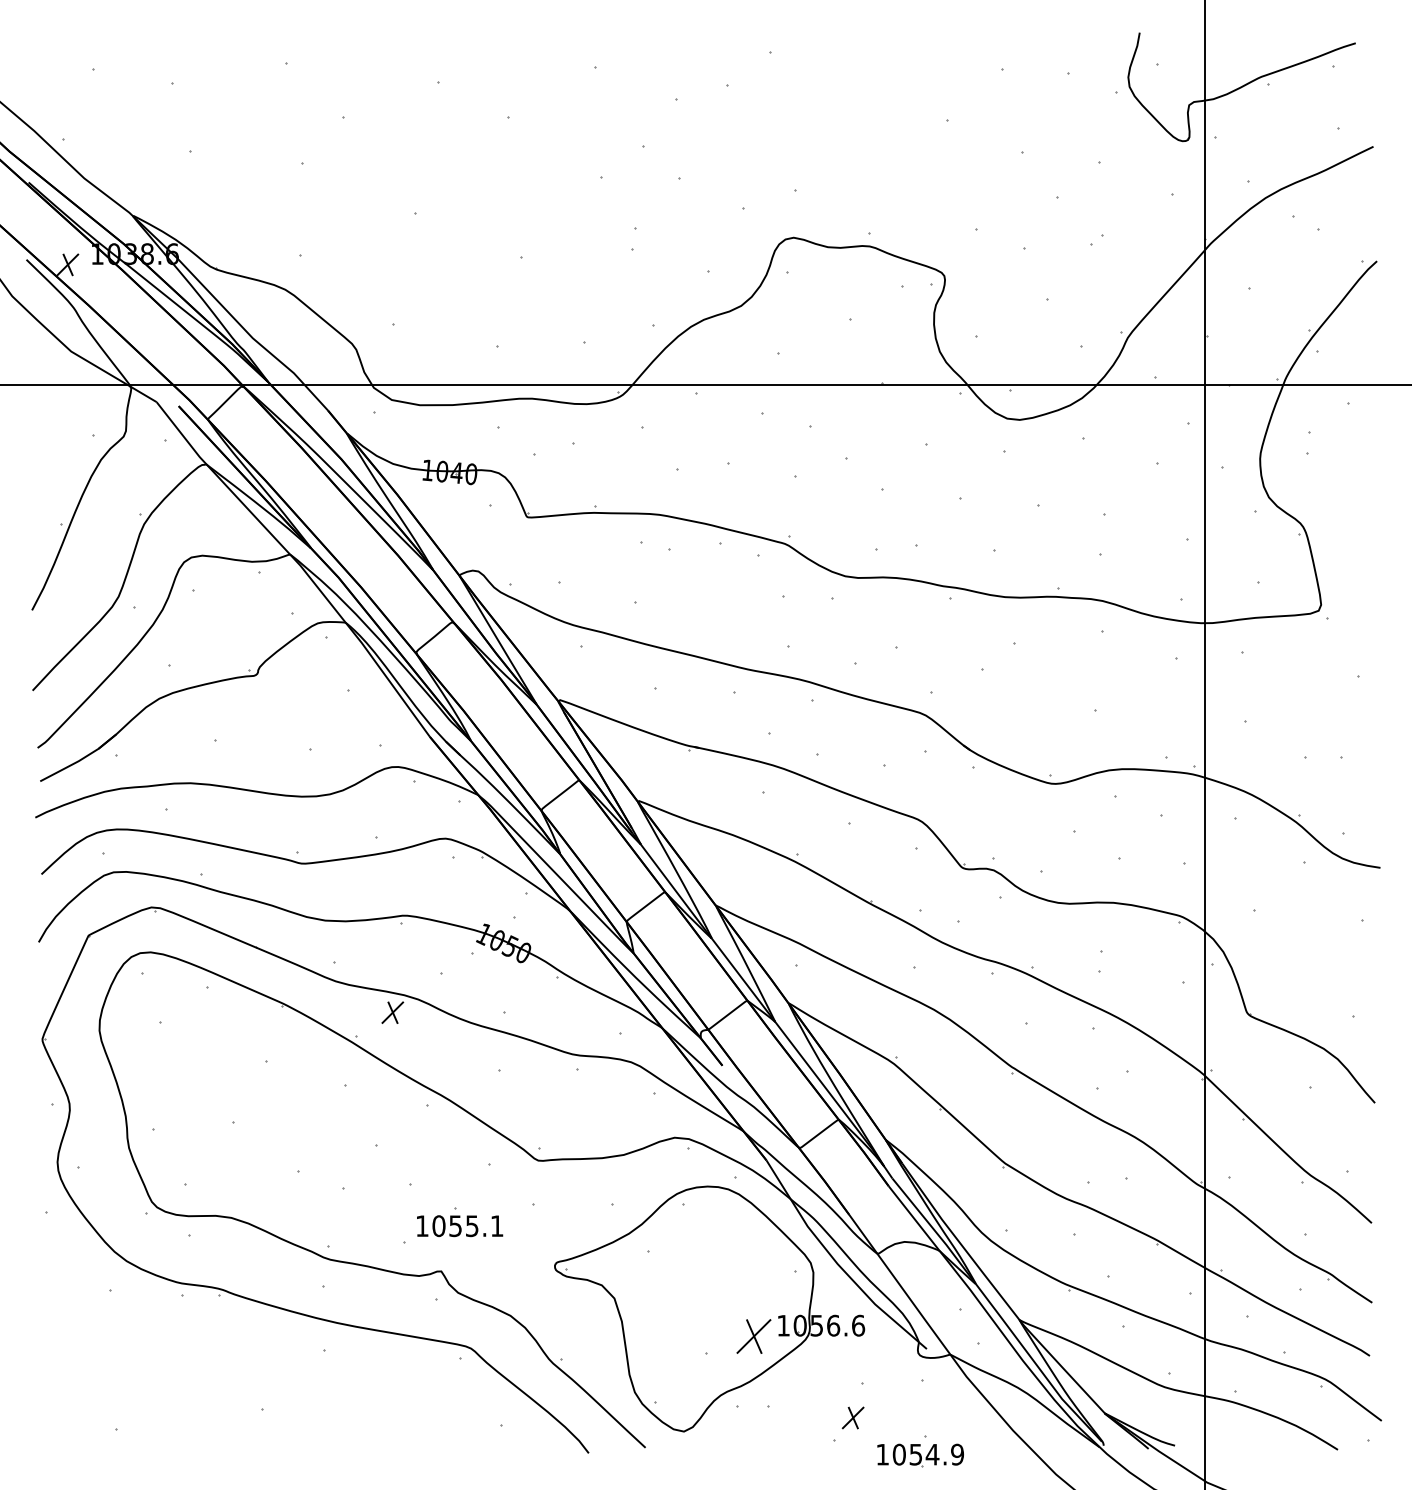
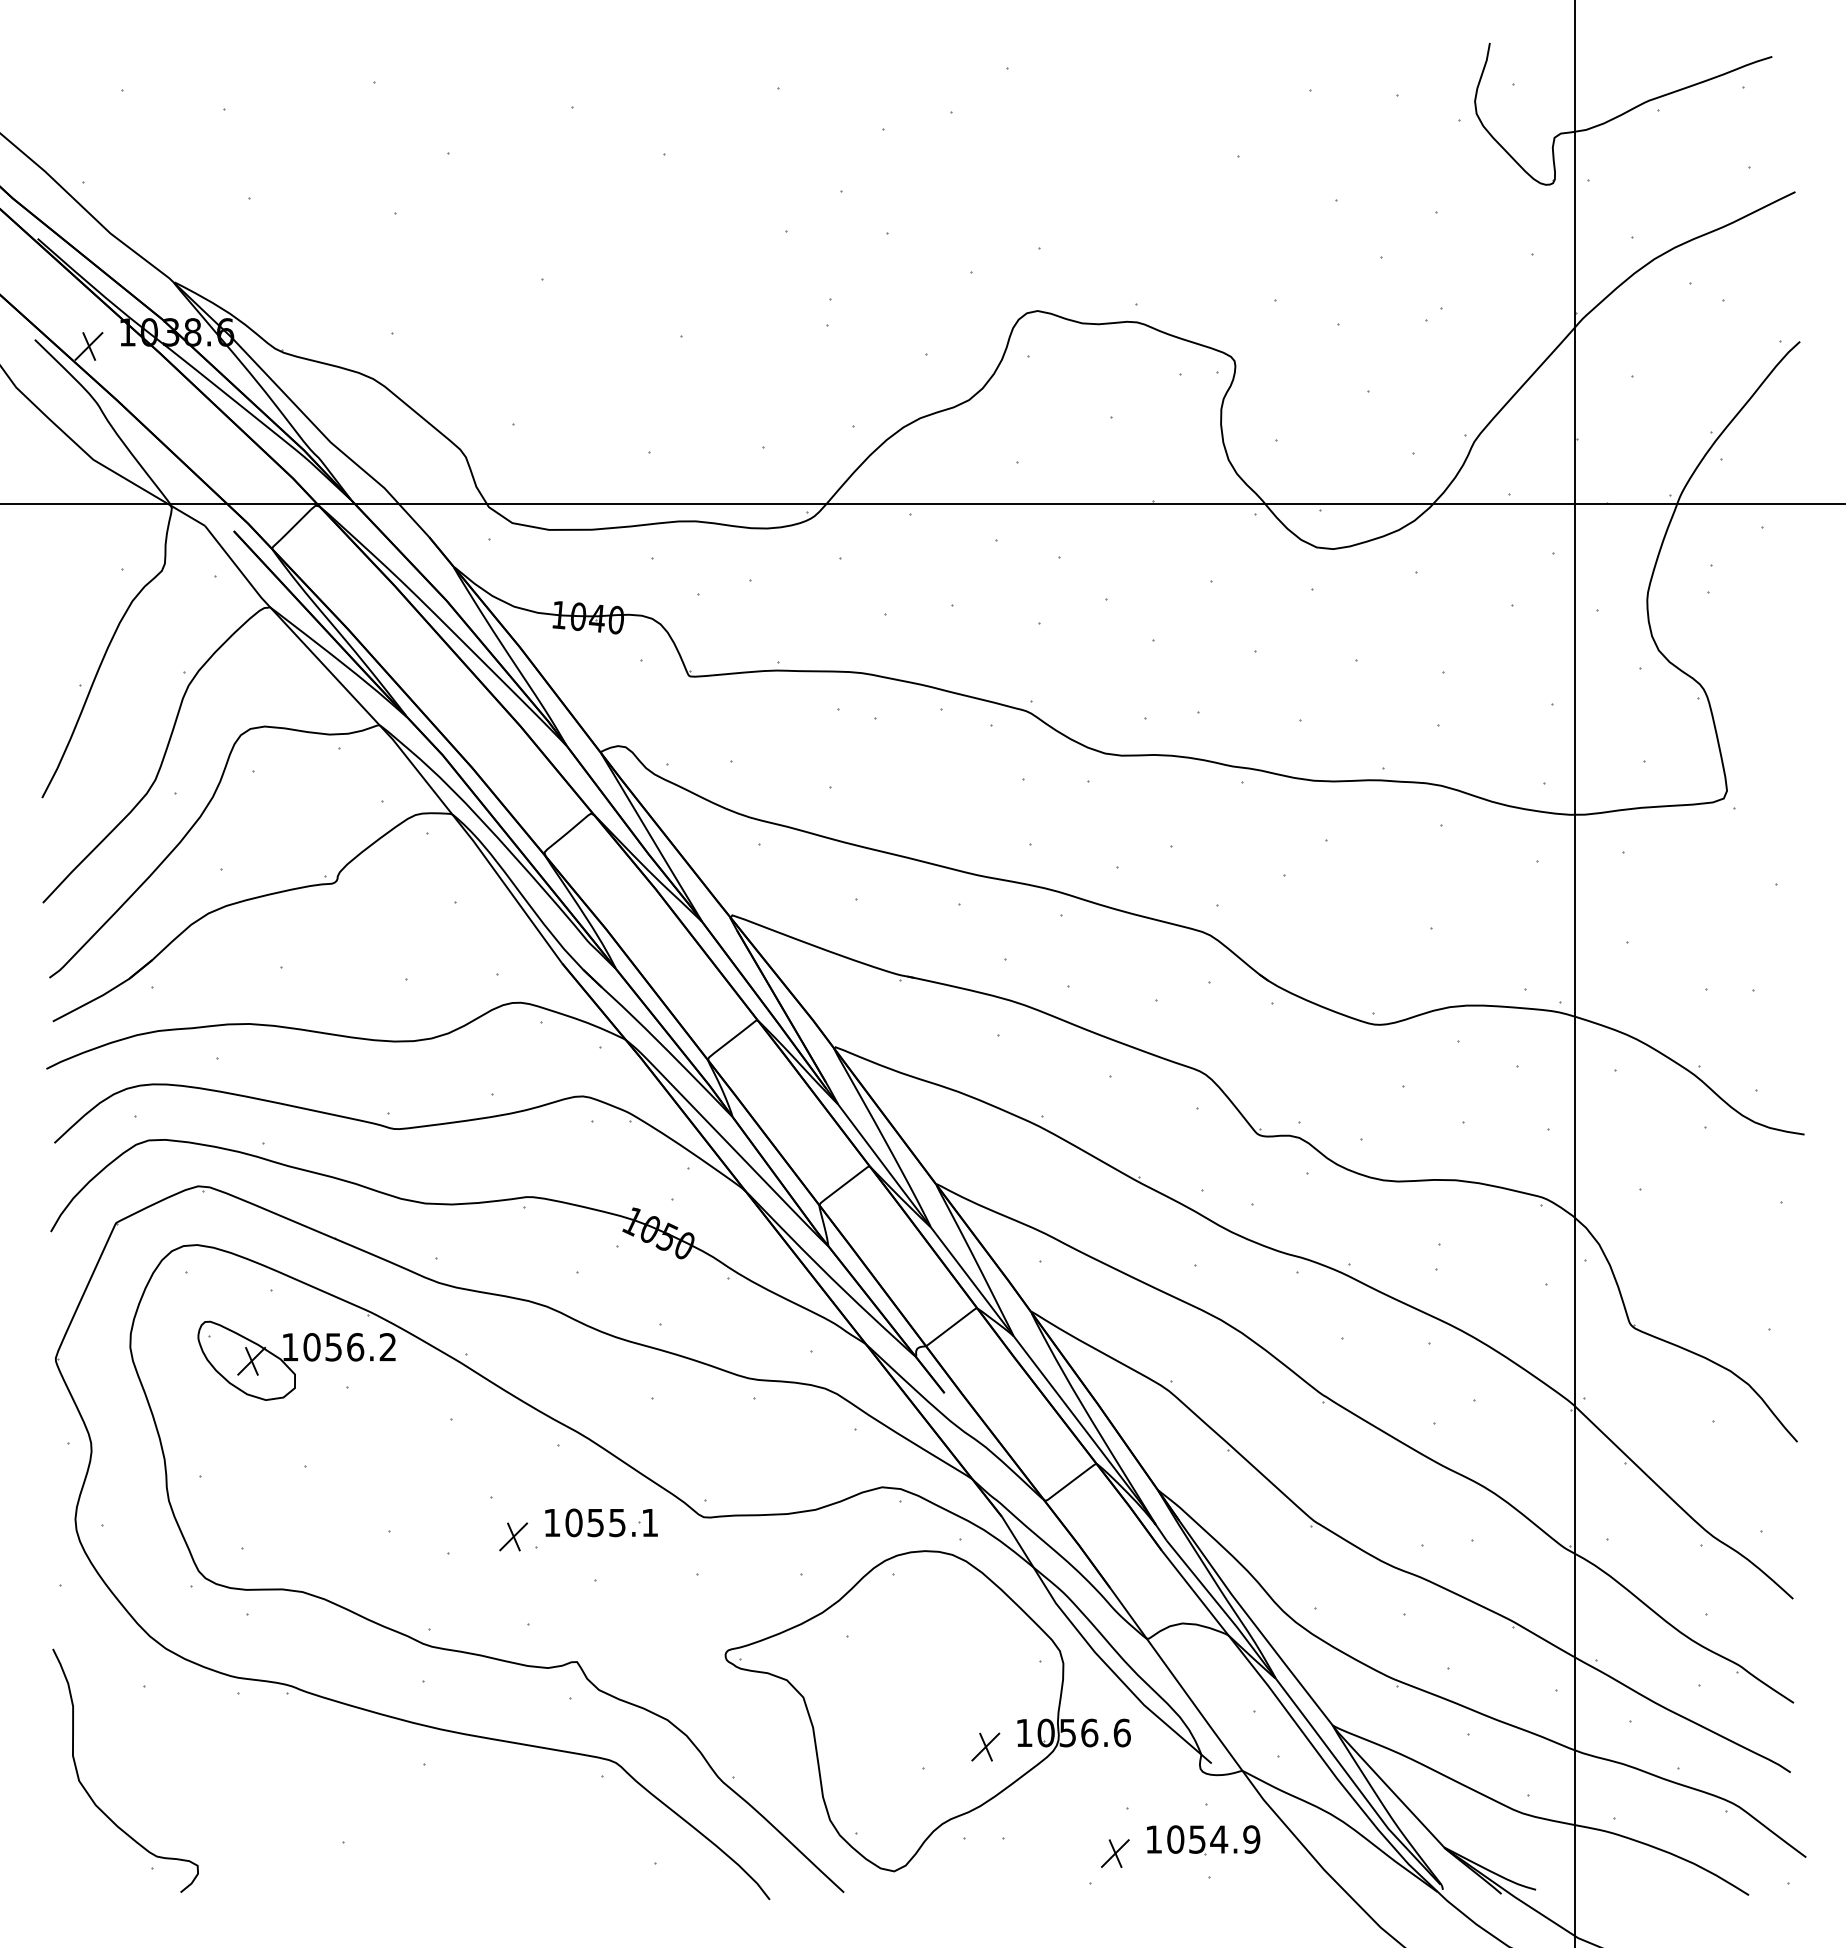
part: (392, 1012) -> (513, 1536), moved
part: (226, 1040) -> (296, 1360), added
text: (460, 1225) -> (601, 1522), moved
part: (753, 1336) -> (985, 1746), size x0.62
curve: (69, 1373) -> (90, 1795), added
part: (920, 1455) -> (1203, 1840), moved

